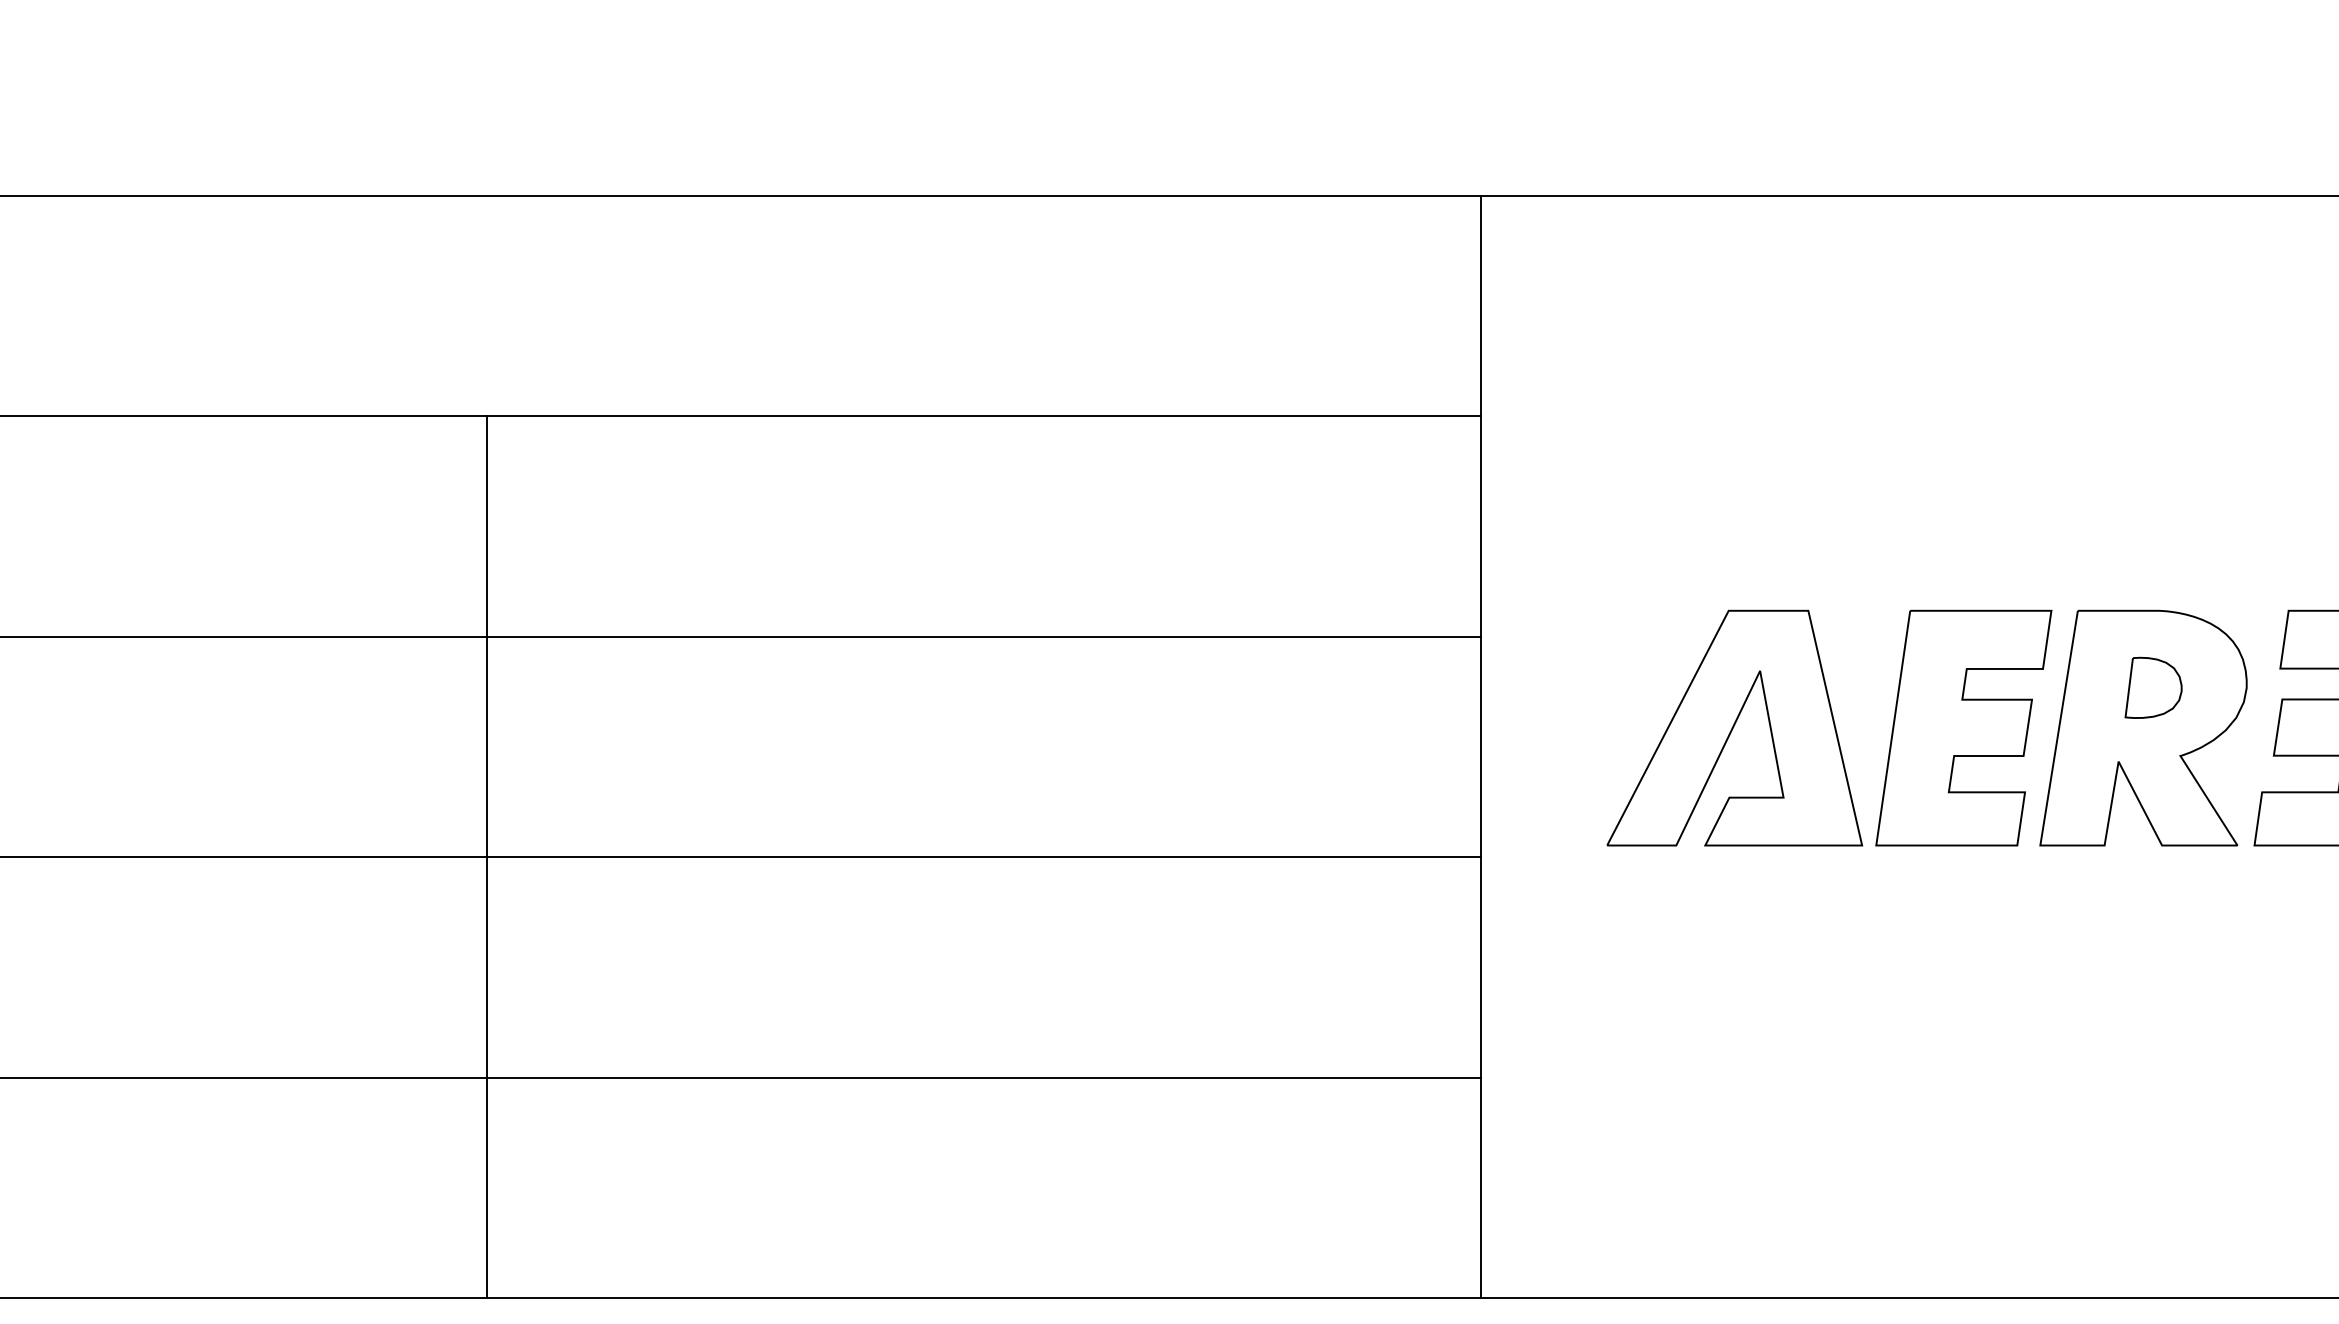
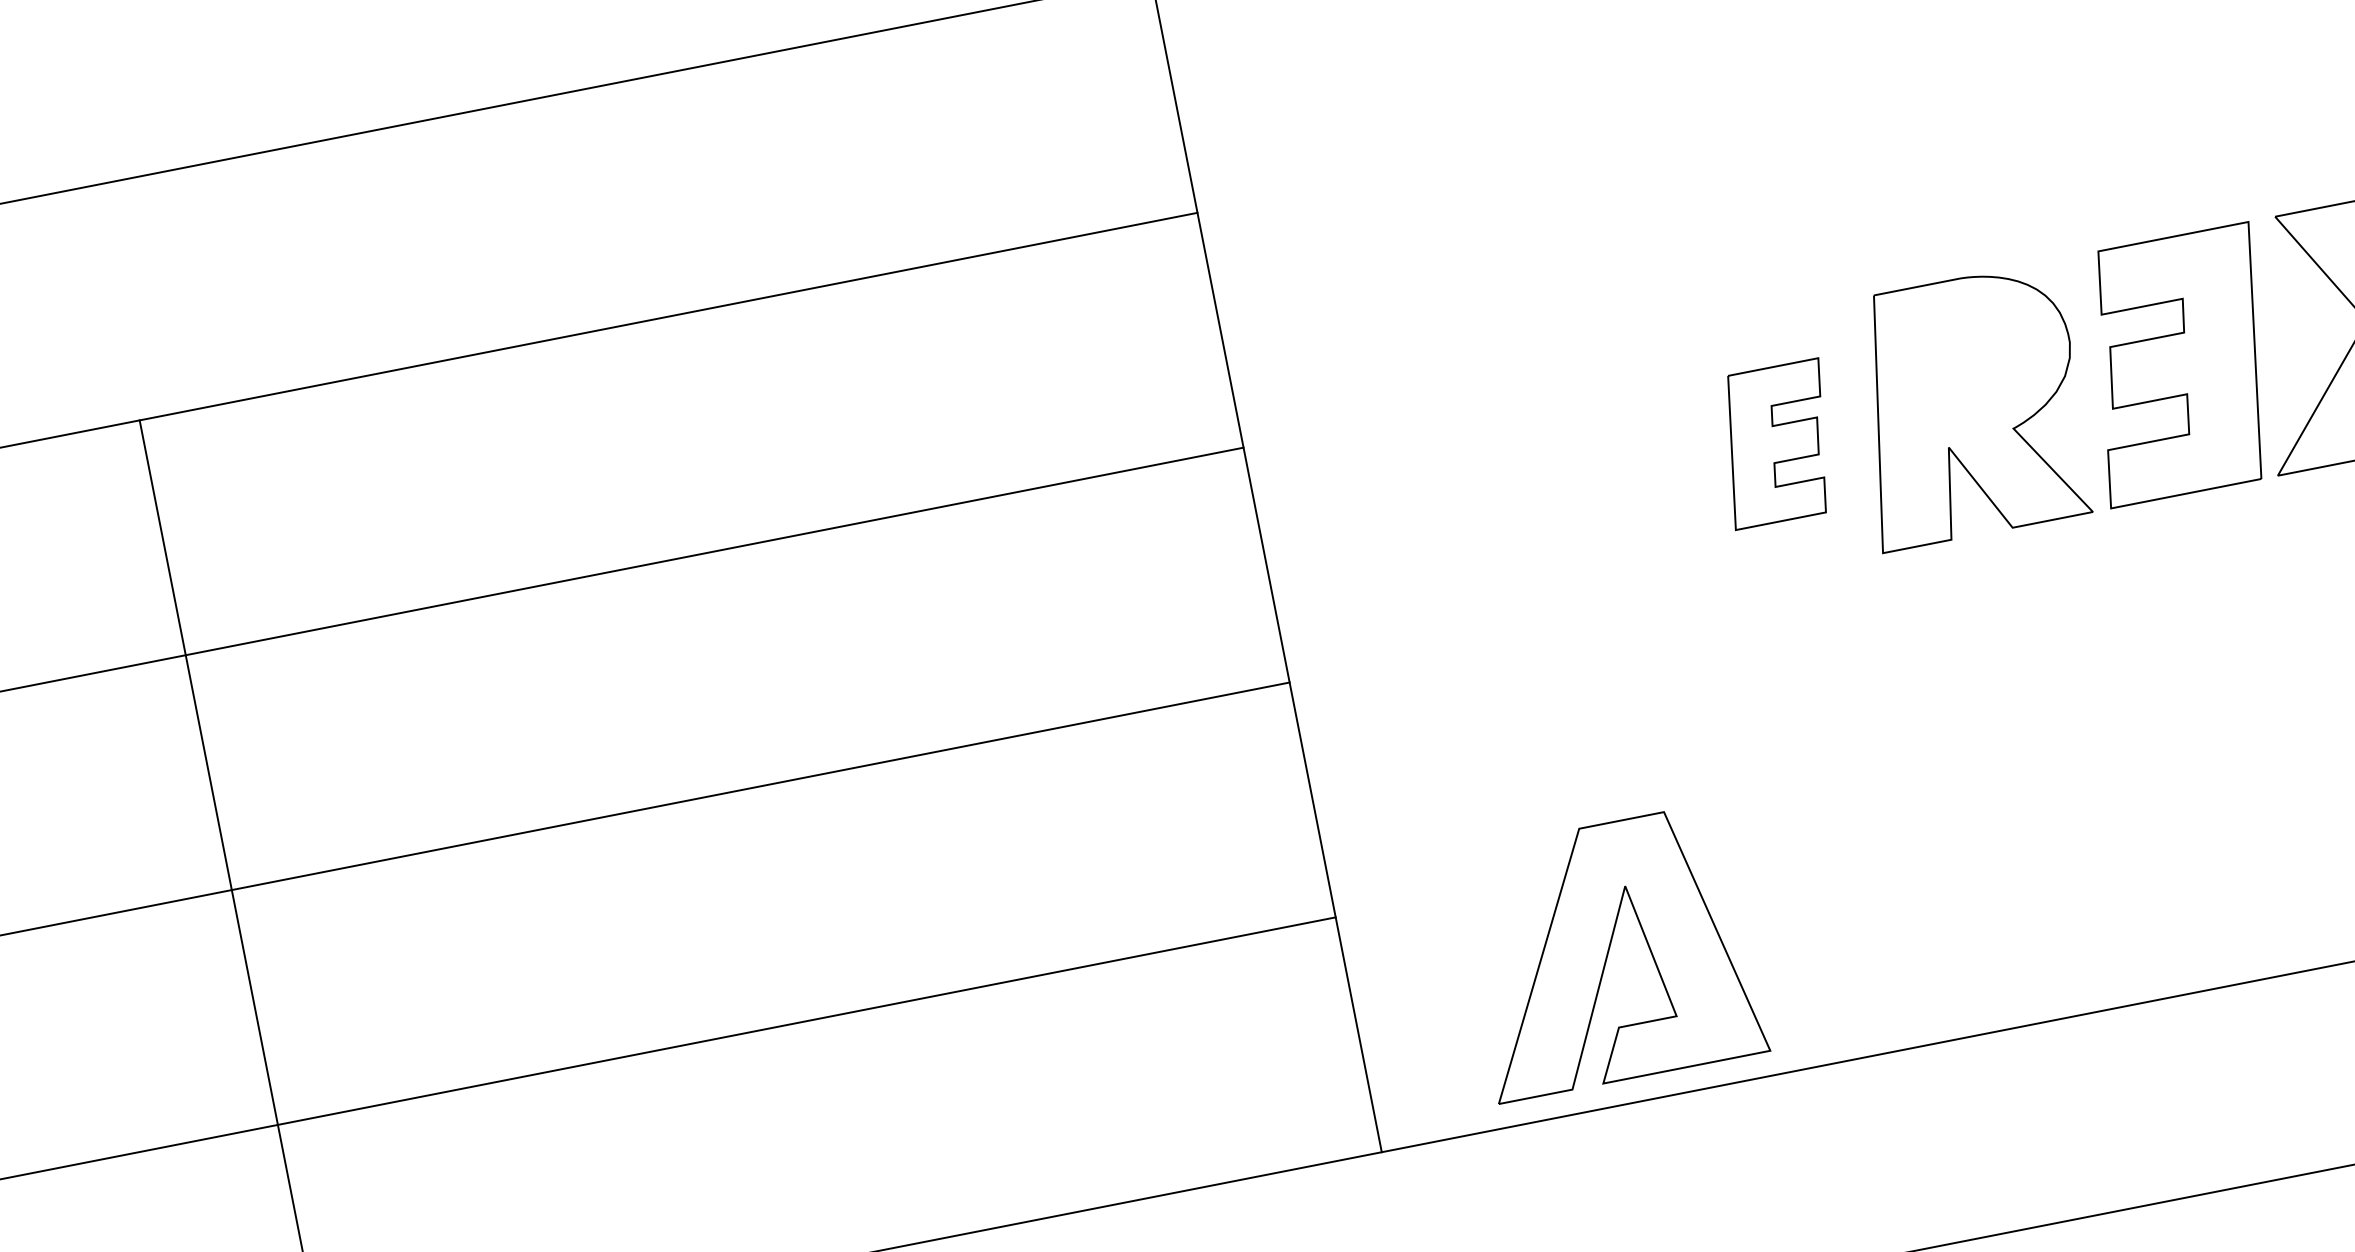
part: (2153, 687) -> (1970, 361), removed
part: (1734, 727) -> (1609, 951), moved
part: (1963, 727) -> (1776, 443), size x0.6

